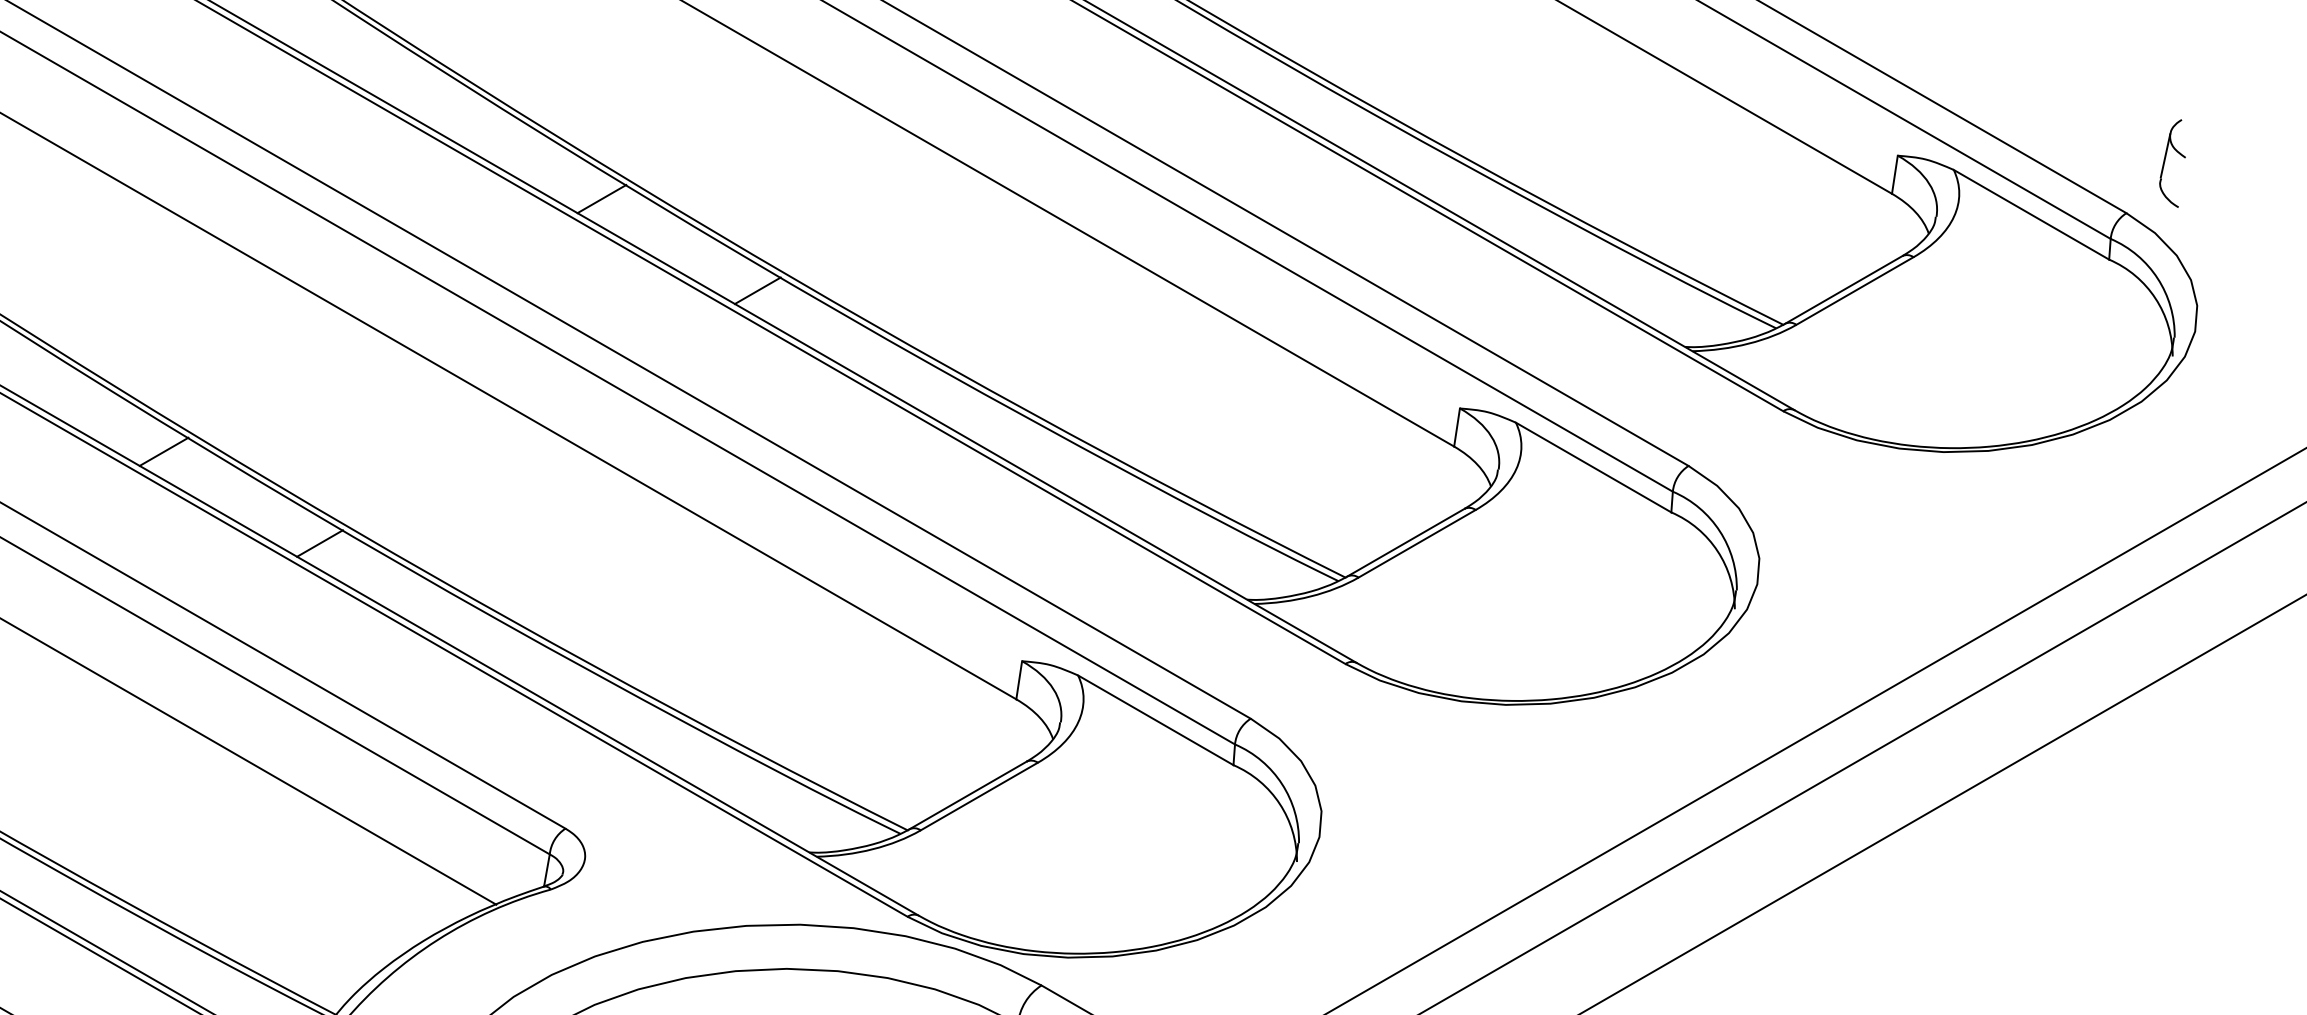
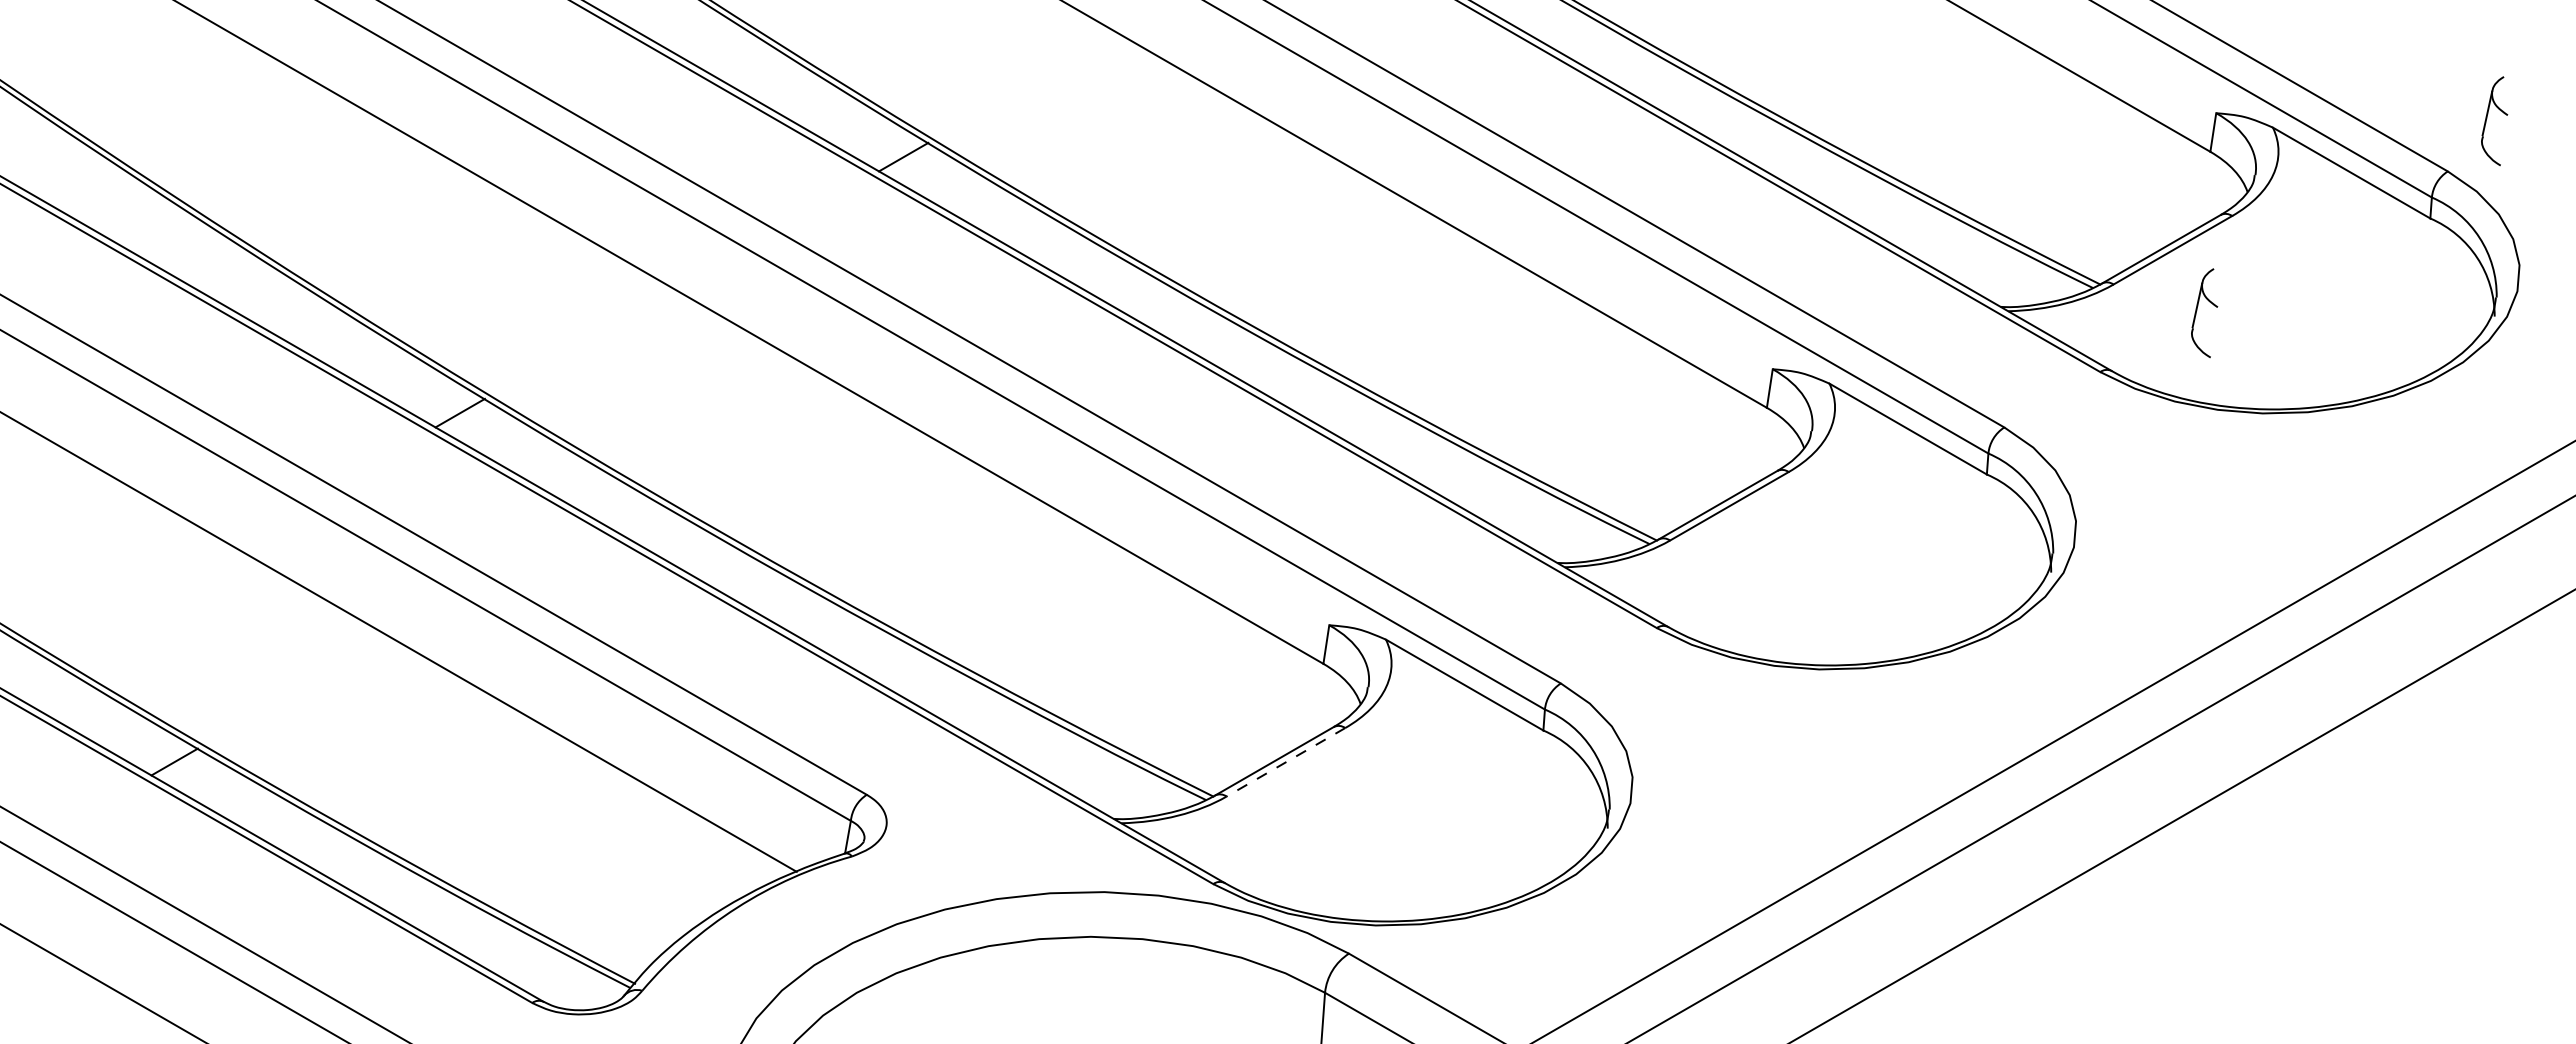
line: (757, 290) -> (1061, 249), removed
part: (1879, 350) -> (2197, 310), added
line: (319, 543) -> (617, 505), removed
line: (978, 796) -> (1285, 762), solid -> dashed

